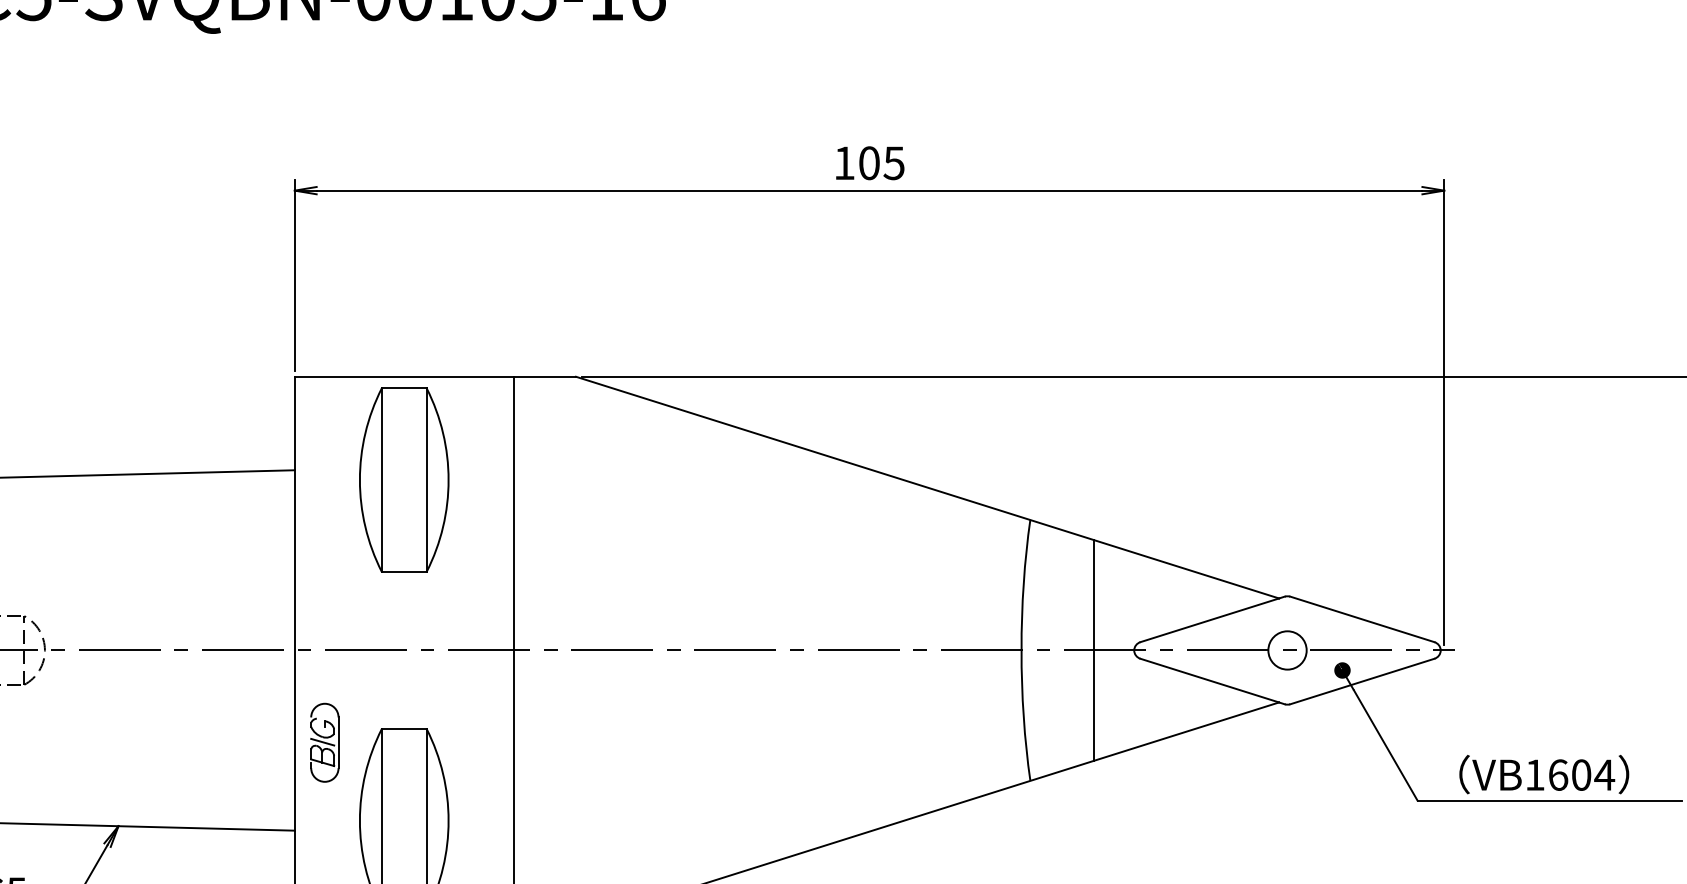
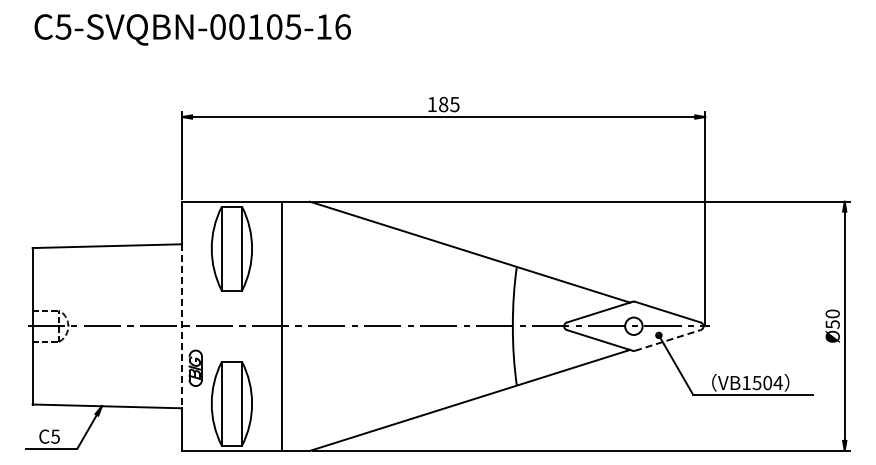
text: (869, 163) -> (443, 104), 105 -> 185
line: (295, 650) -> (182, 326), solid -> dashed
line: (1093, 650) -> (545, 326), removed
line: (1363, 681) -> (668, 340), solid -> dashed
text: (1556, 773) -> (756, 382), VB1604 -> VB1504

